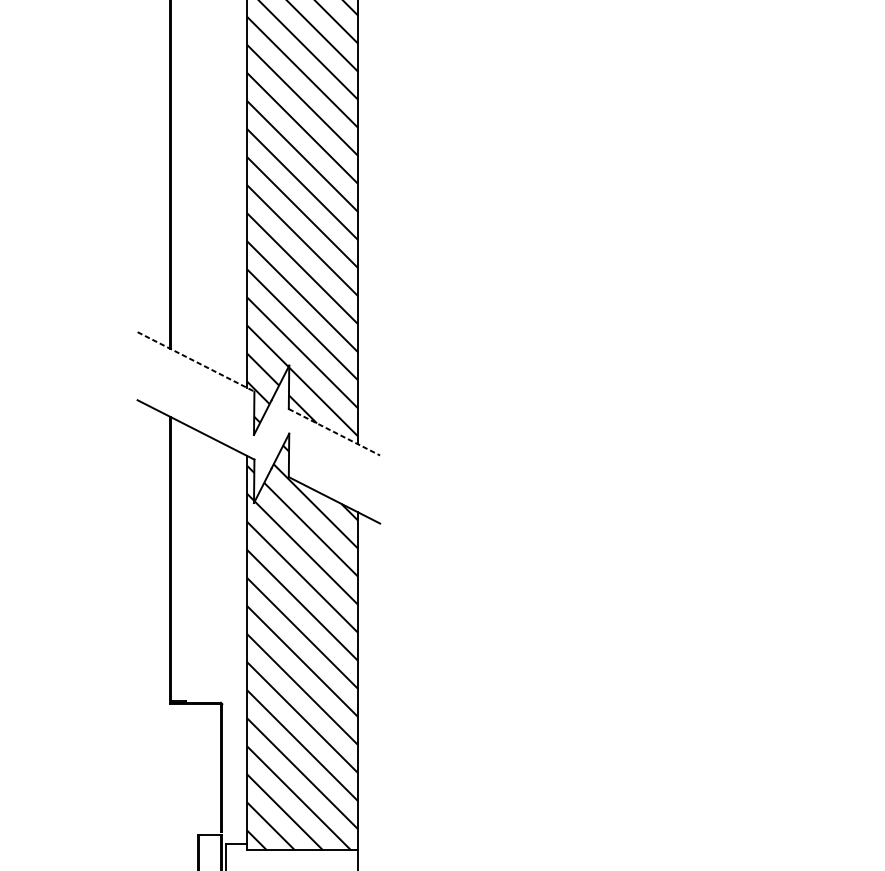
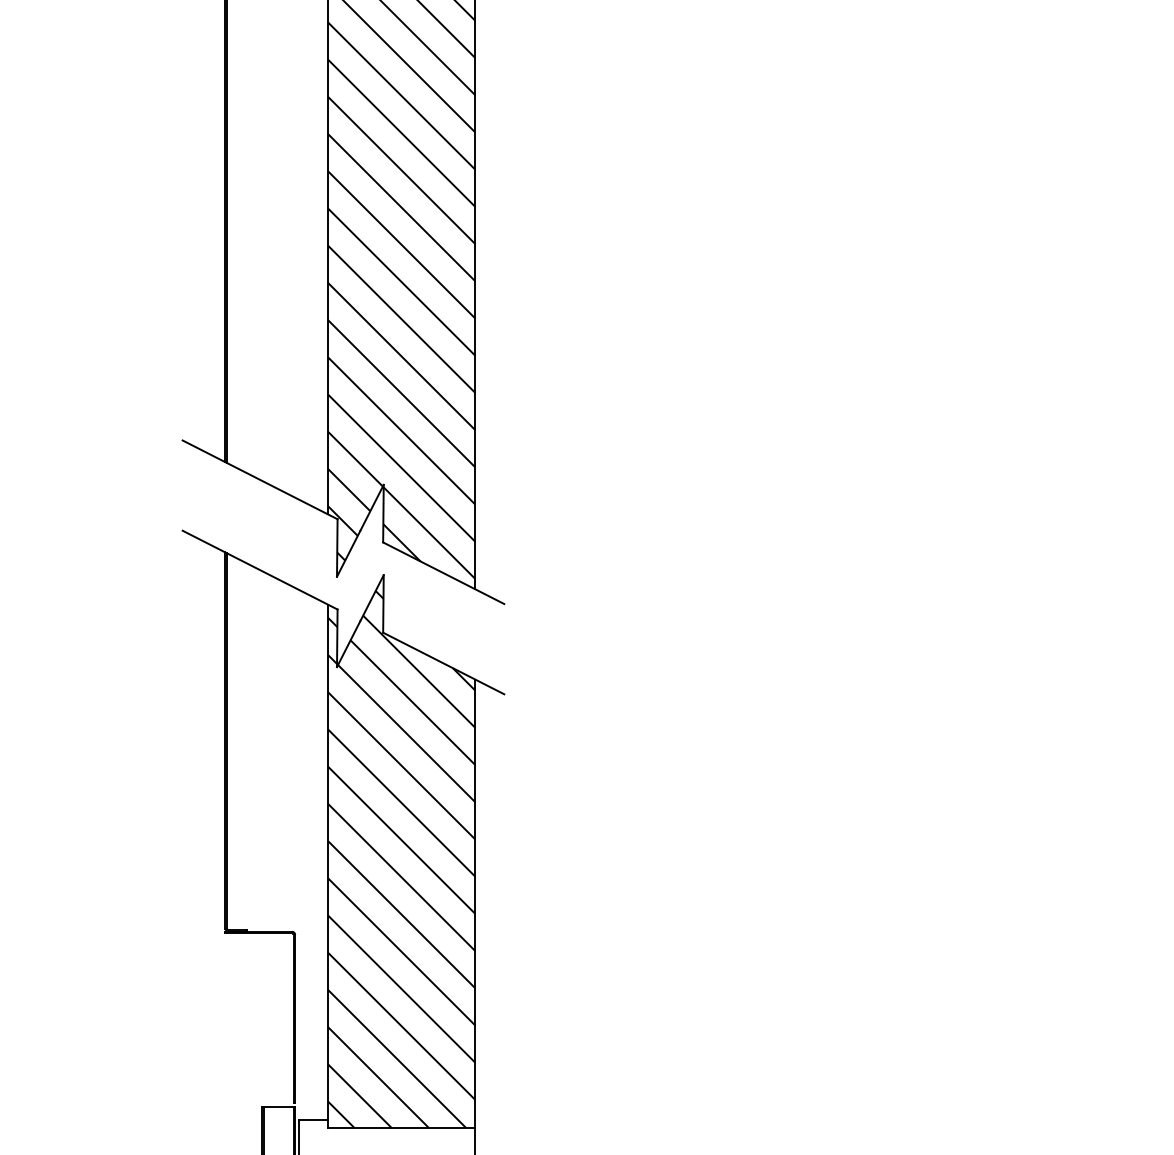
line: (196, 361) -> (260, 479), dashed -> solid
line: (334, 432) -> (443, 573), dashed -> solid

